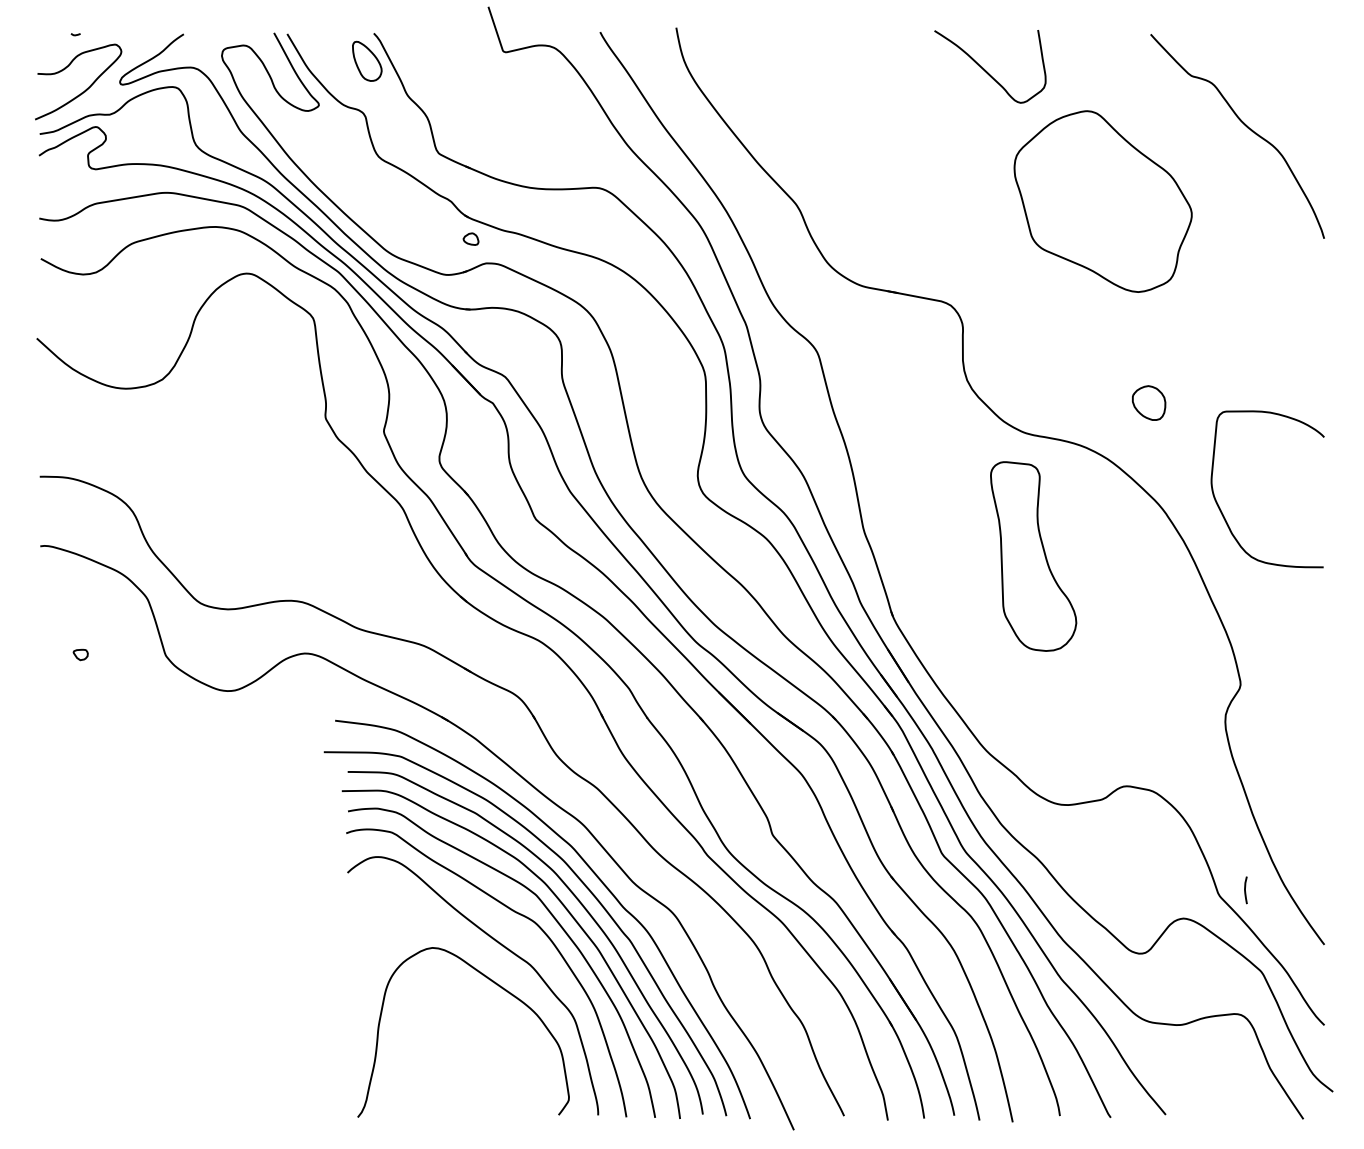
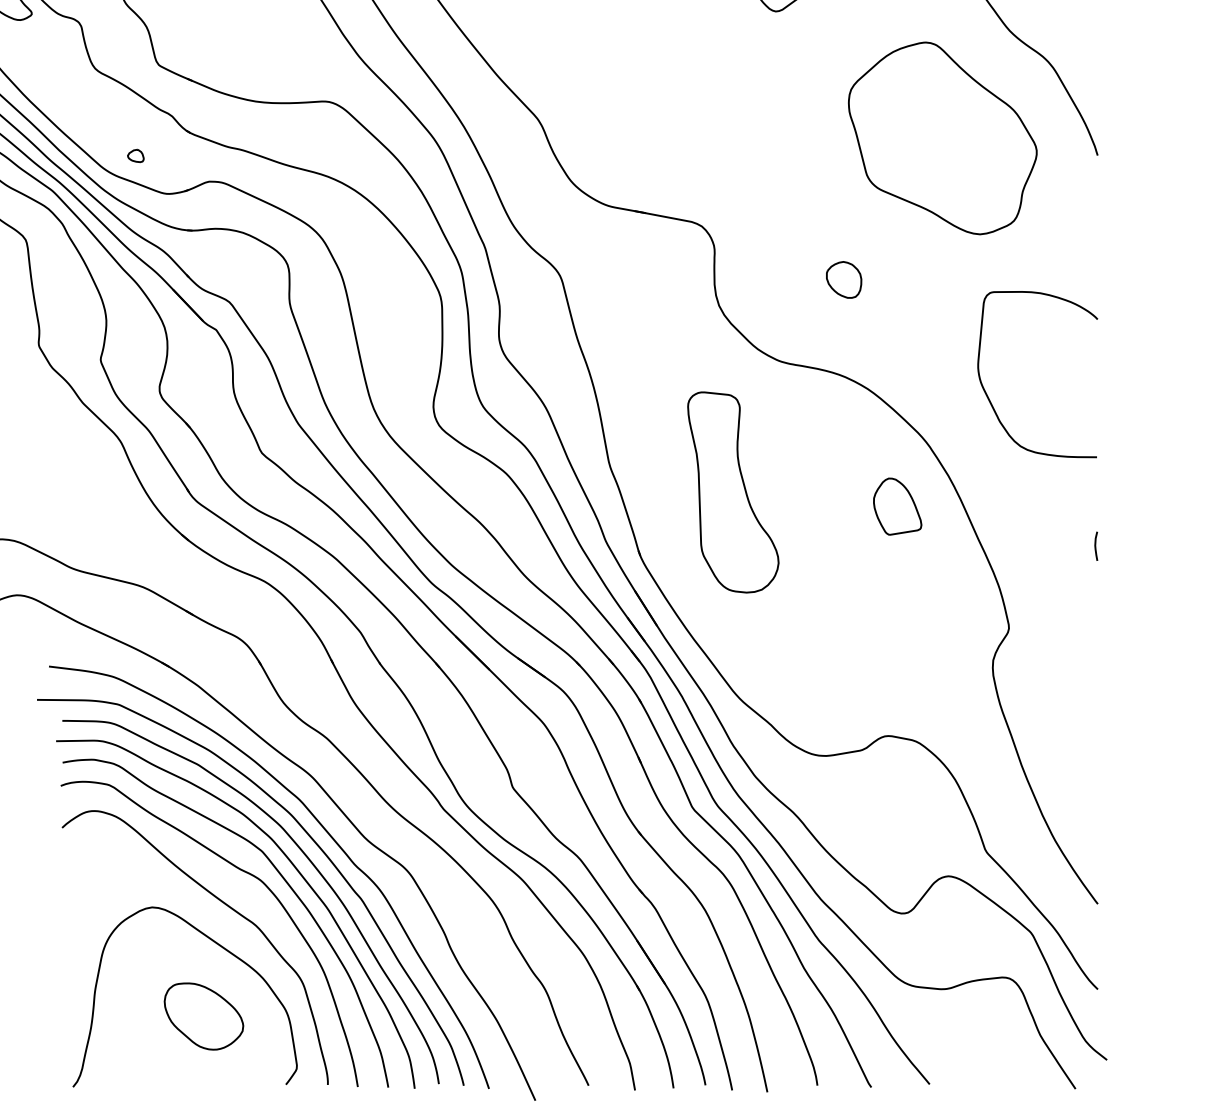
part: (1102, 201) -> (942, 138), moved
part: (470, 238) -> (135, 155), moved
part: (1149, 402) -> (844, 279), moved
curve: (1222, 512) -> (989, 399), moved
part: (1033, 556) -> (733, 492), moved
part: (1135, 569) -> (897, 506), added
line: (1245, 890) -> (1095, 546), moved
part: (481, 1050) -> (204, 1016), added

